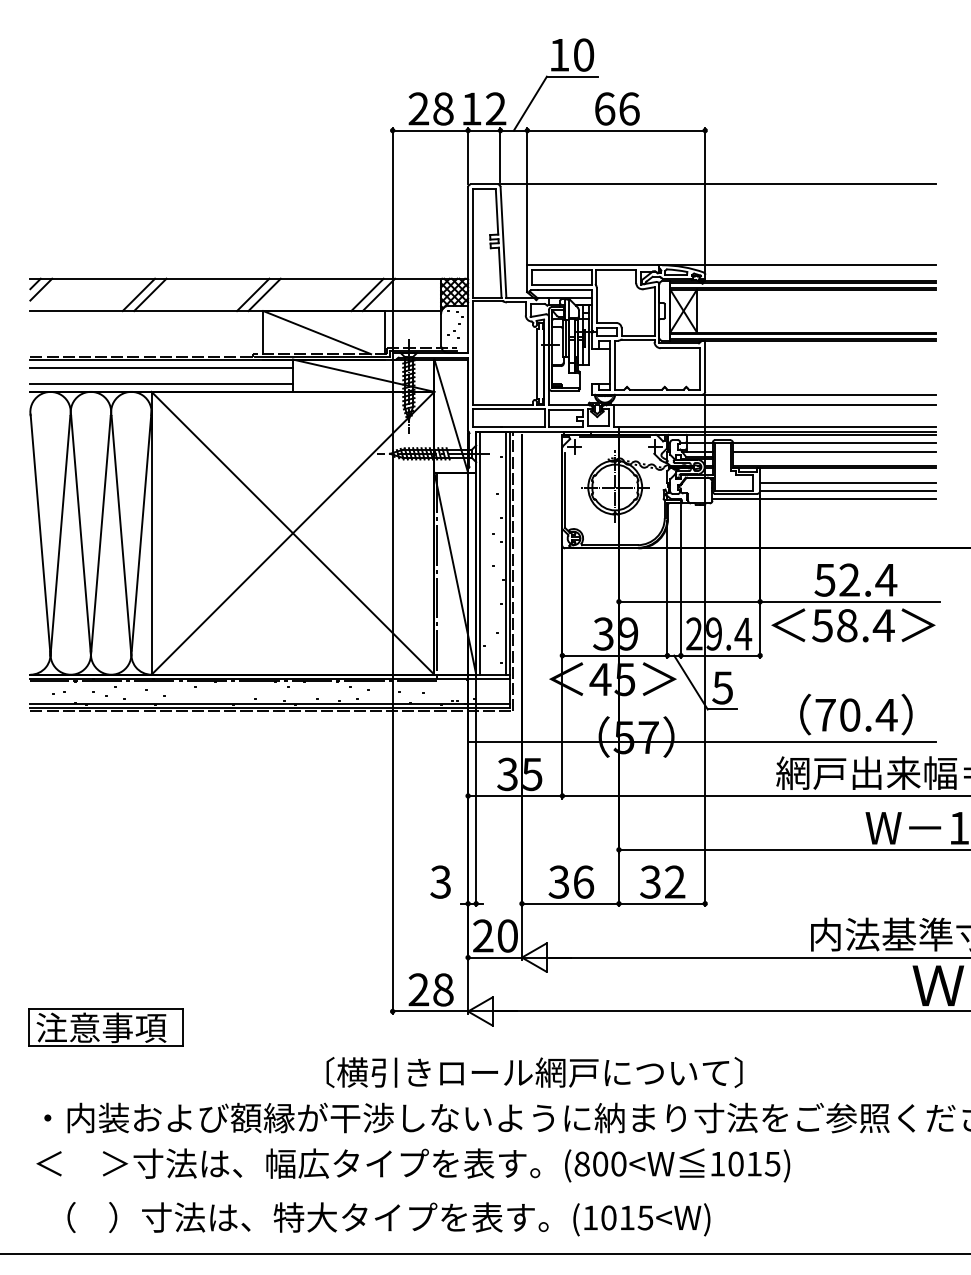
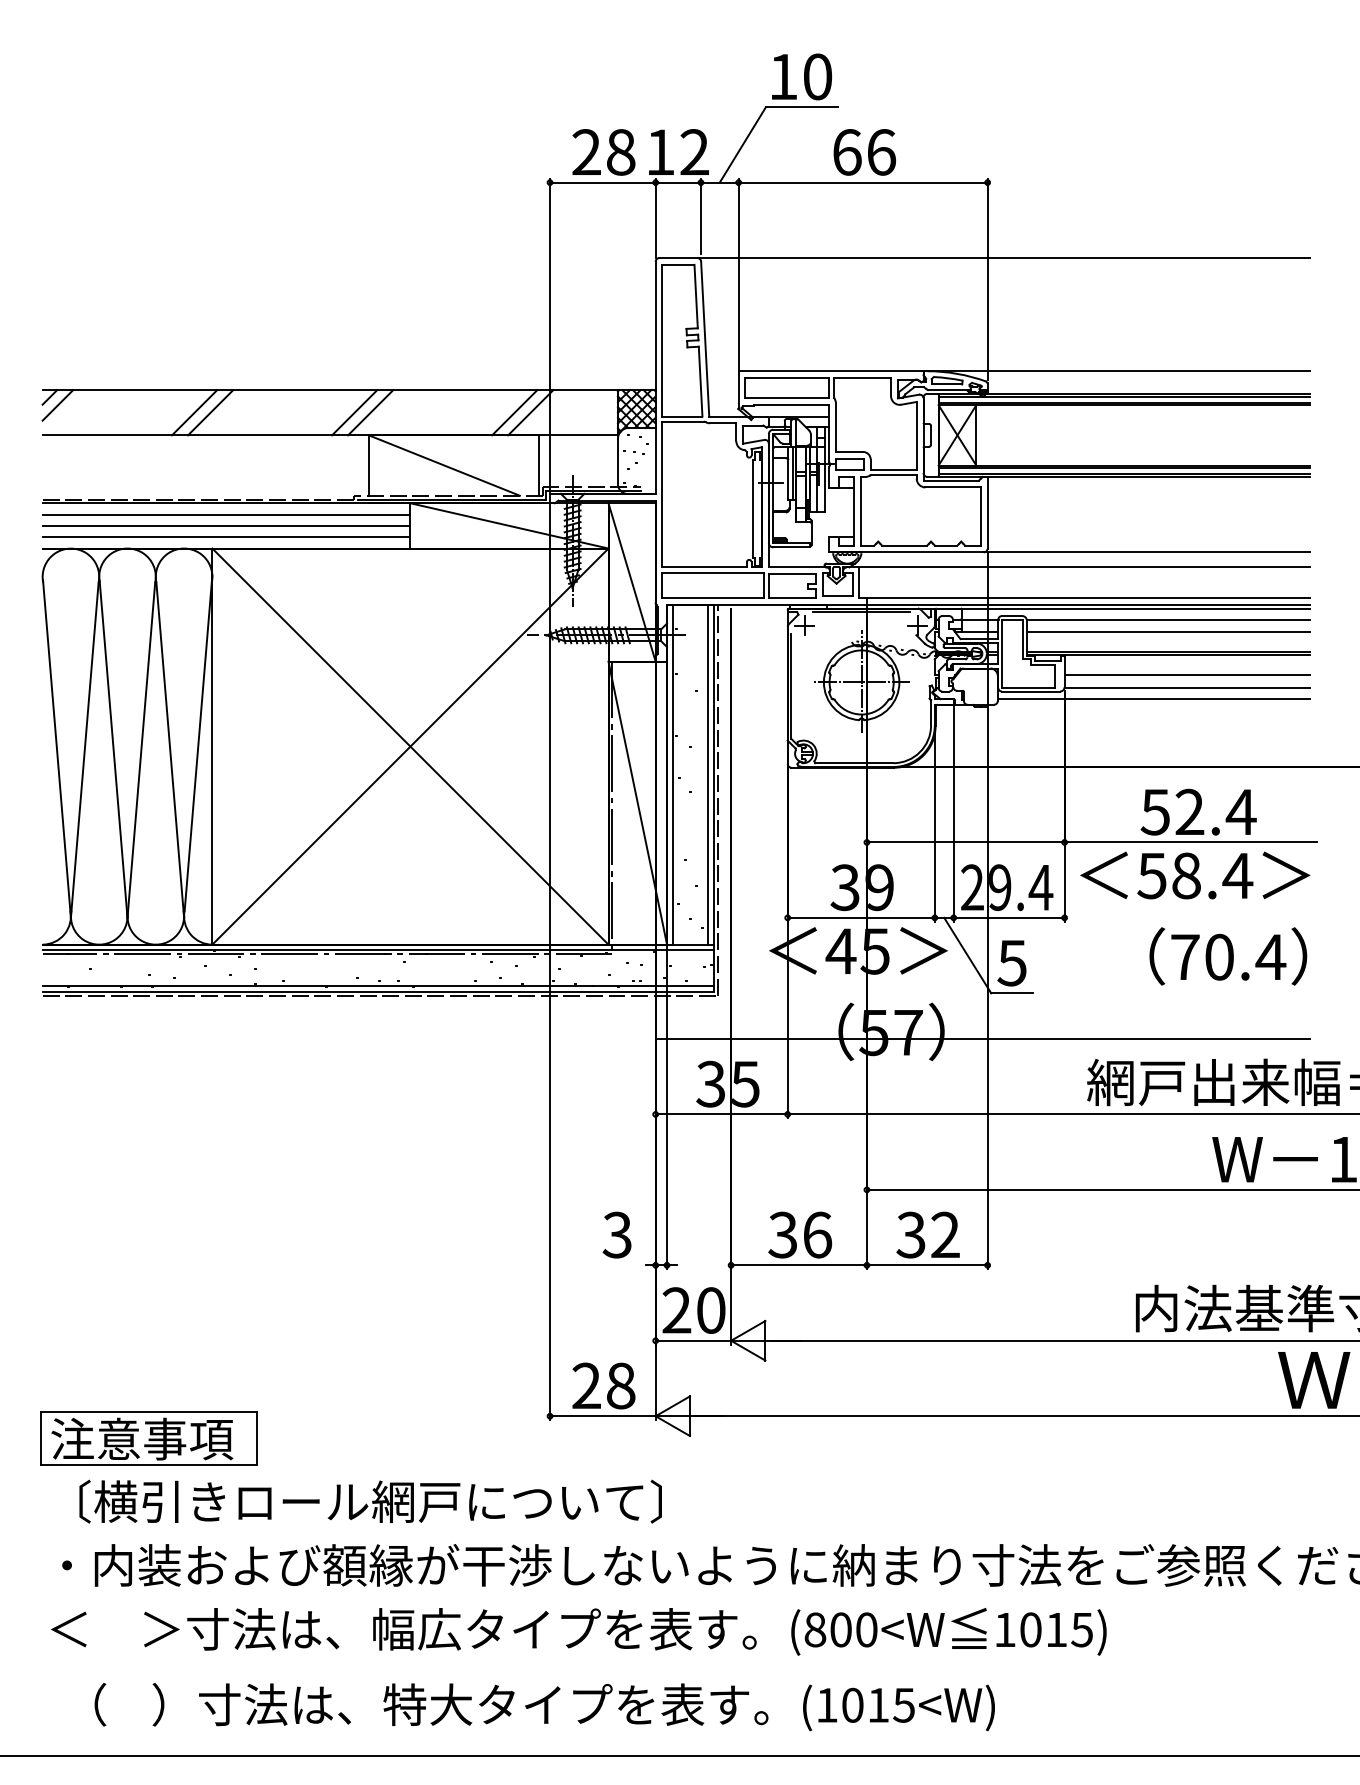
line: (161, 375) -> (226, 525), added
text: (856, 714) -> (1228, 956), moved
text: (534, 1072) -> (370, 1501), moved

